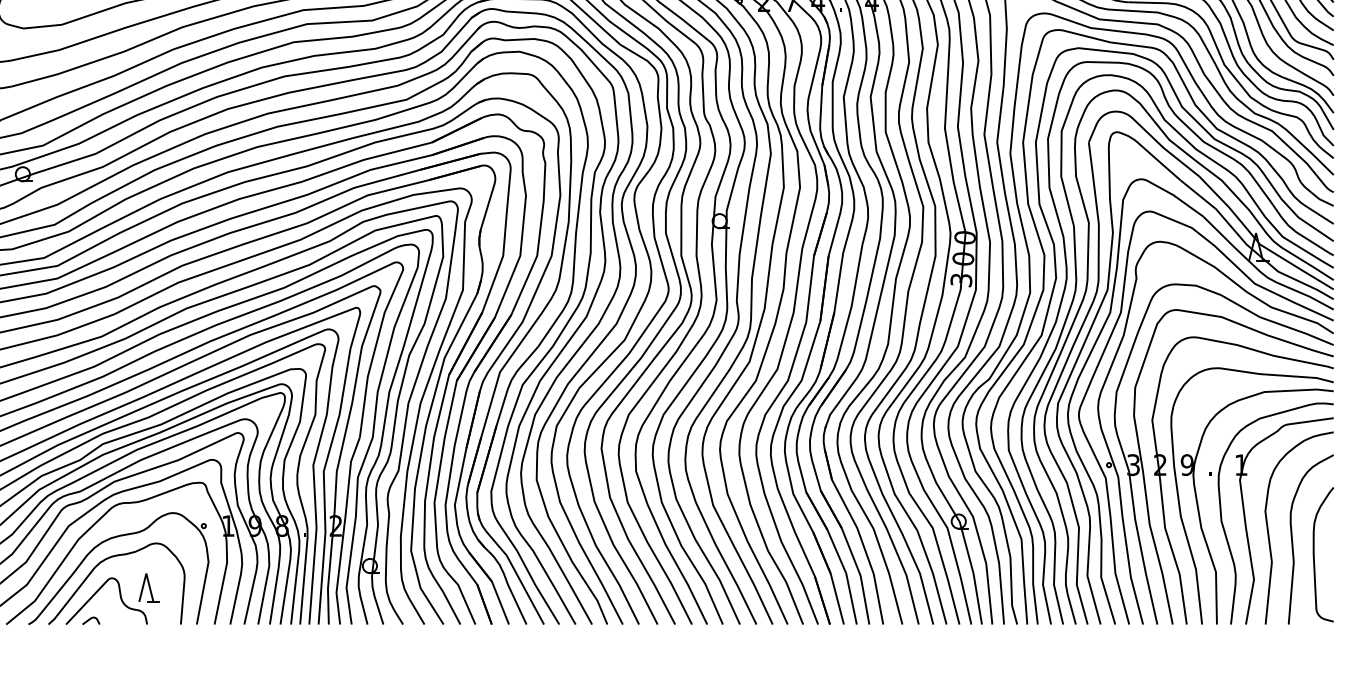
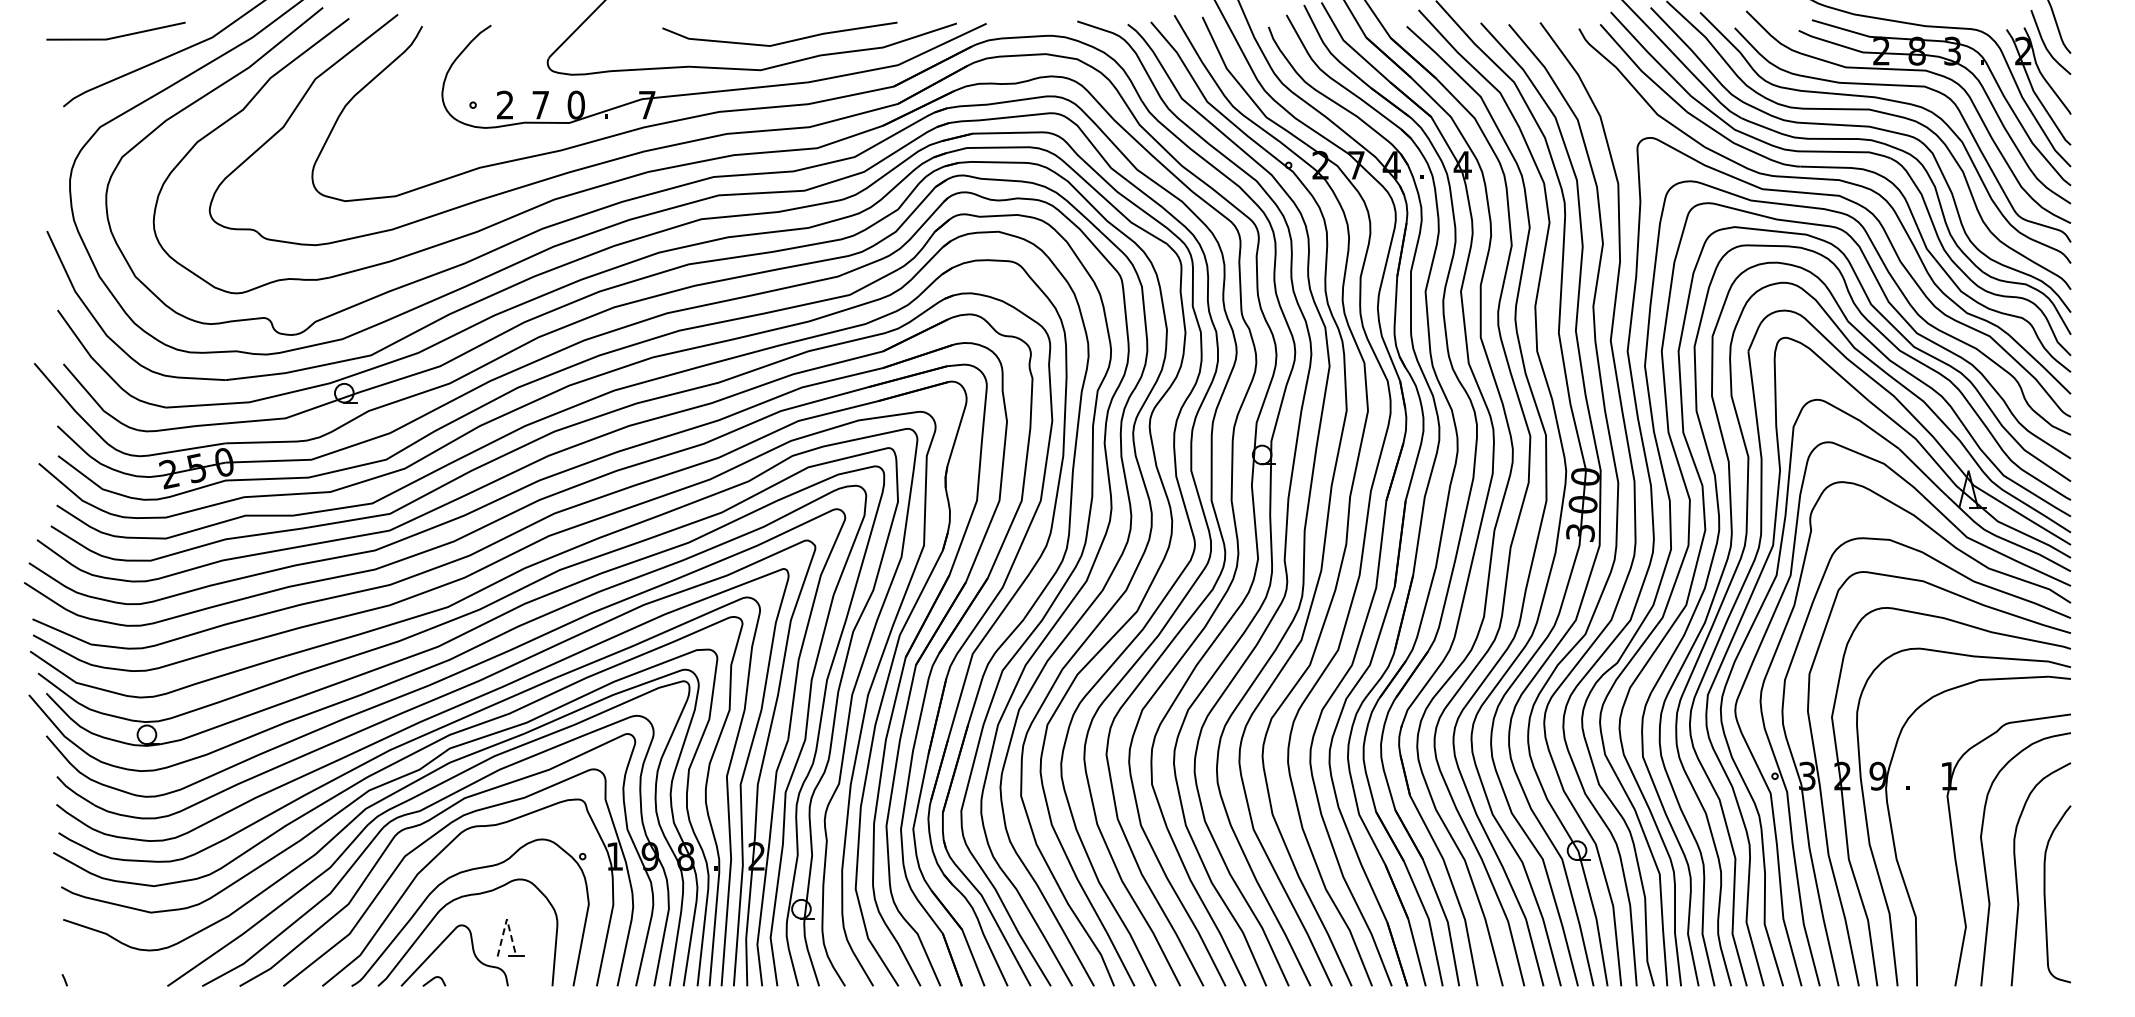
curve: (1224, 529) -> (1927, 860), removed
line: (146, 573) -> (506, 919), solid -> dashed

